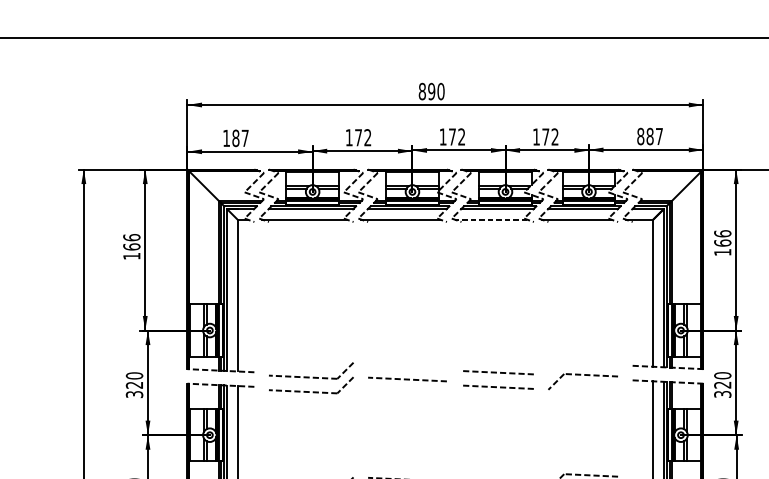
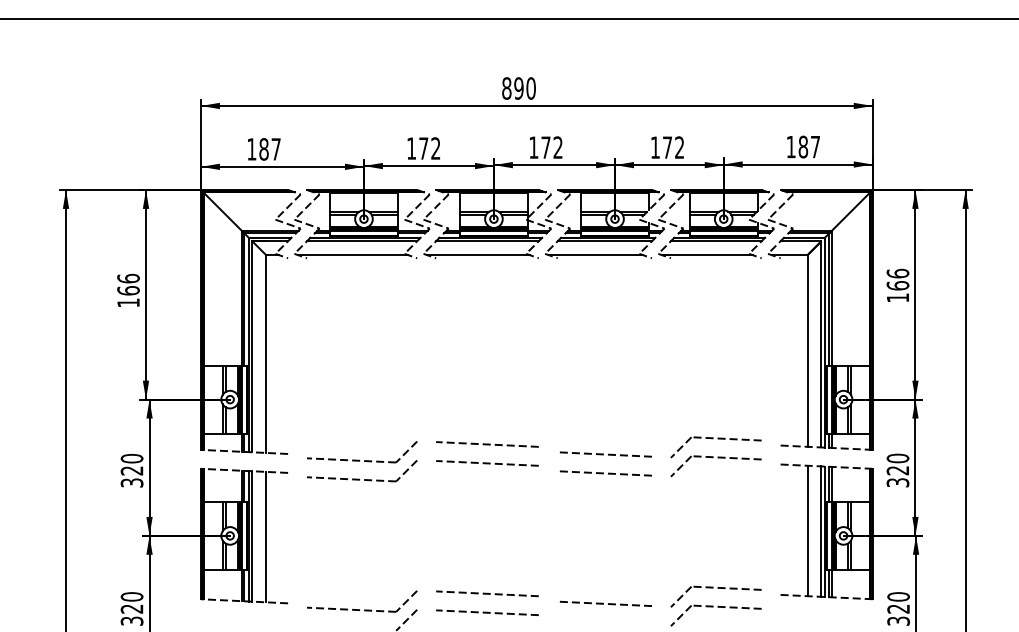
text: (640, 136) -> (790, 146), 887 -> 187
line: (490, 219) -> (595, 255), dashed -> solid
part: (581, 361) -> (713, 439), added
line: (407, 365) -> (487, 444), added

